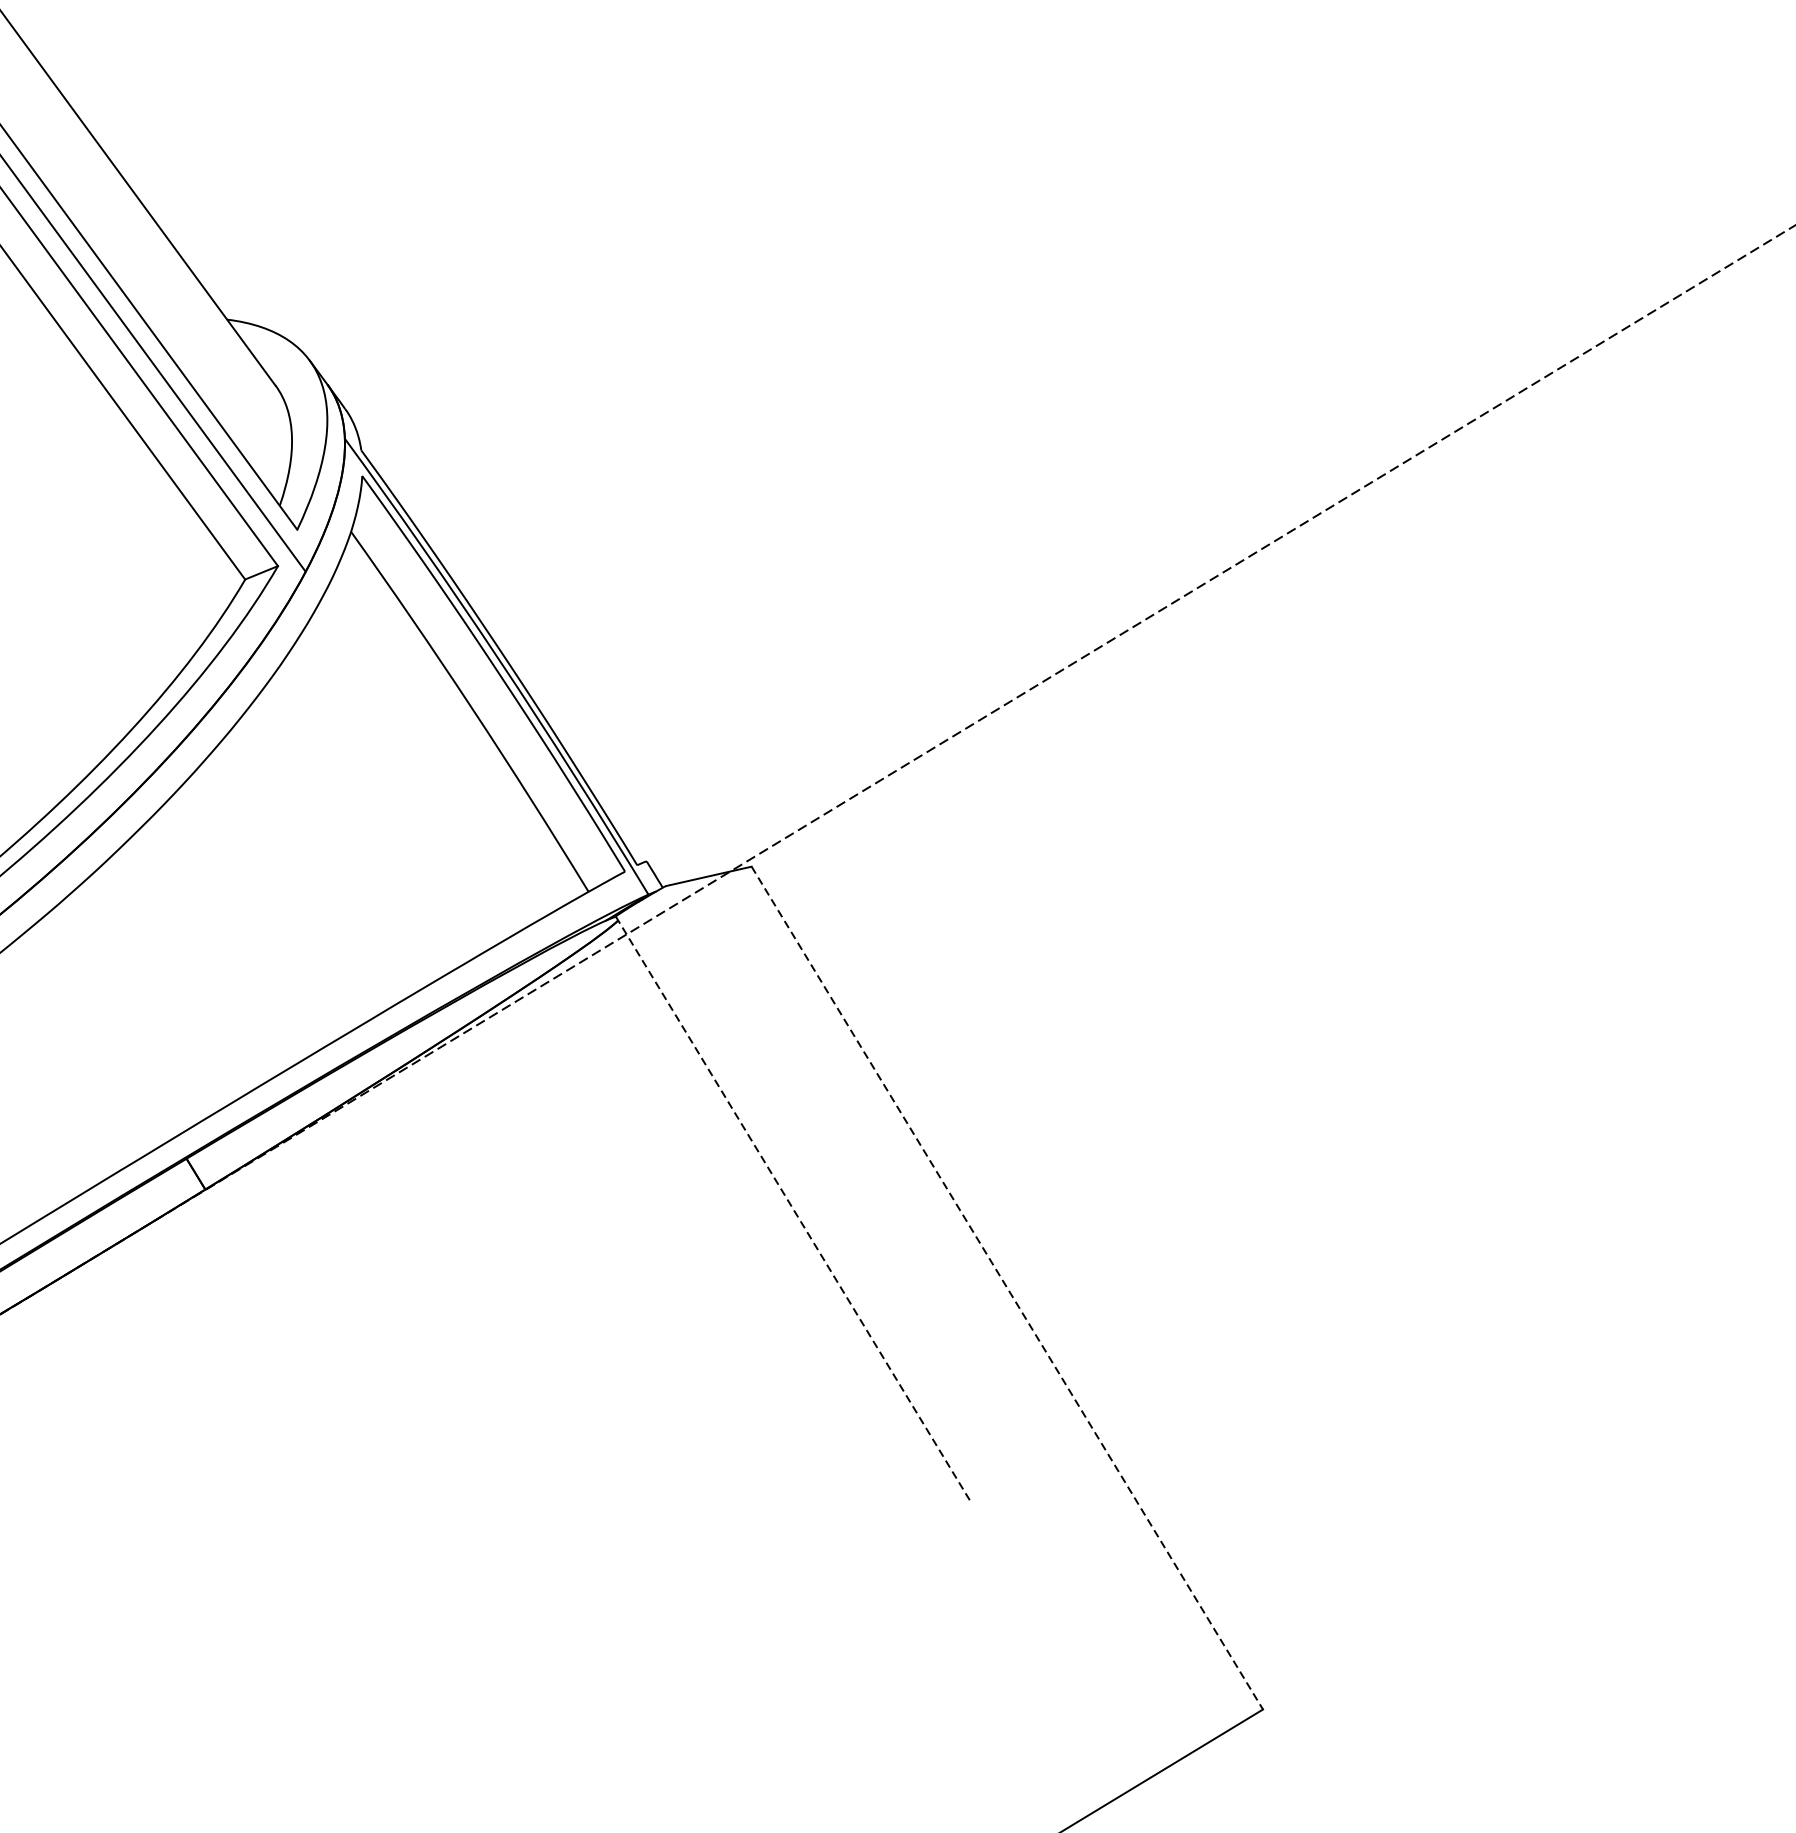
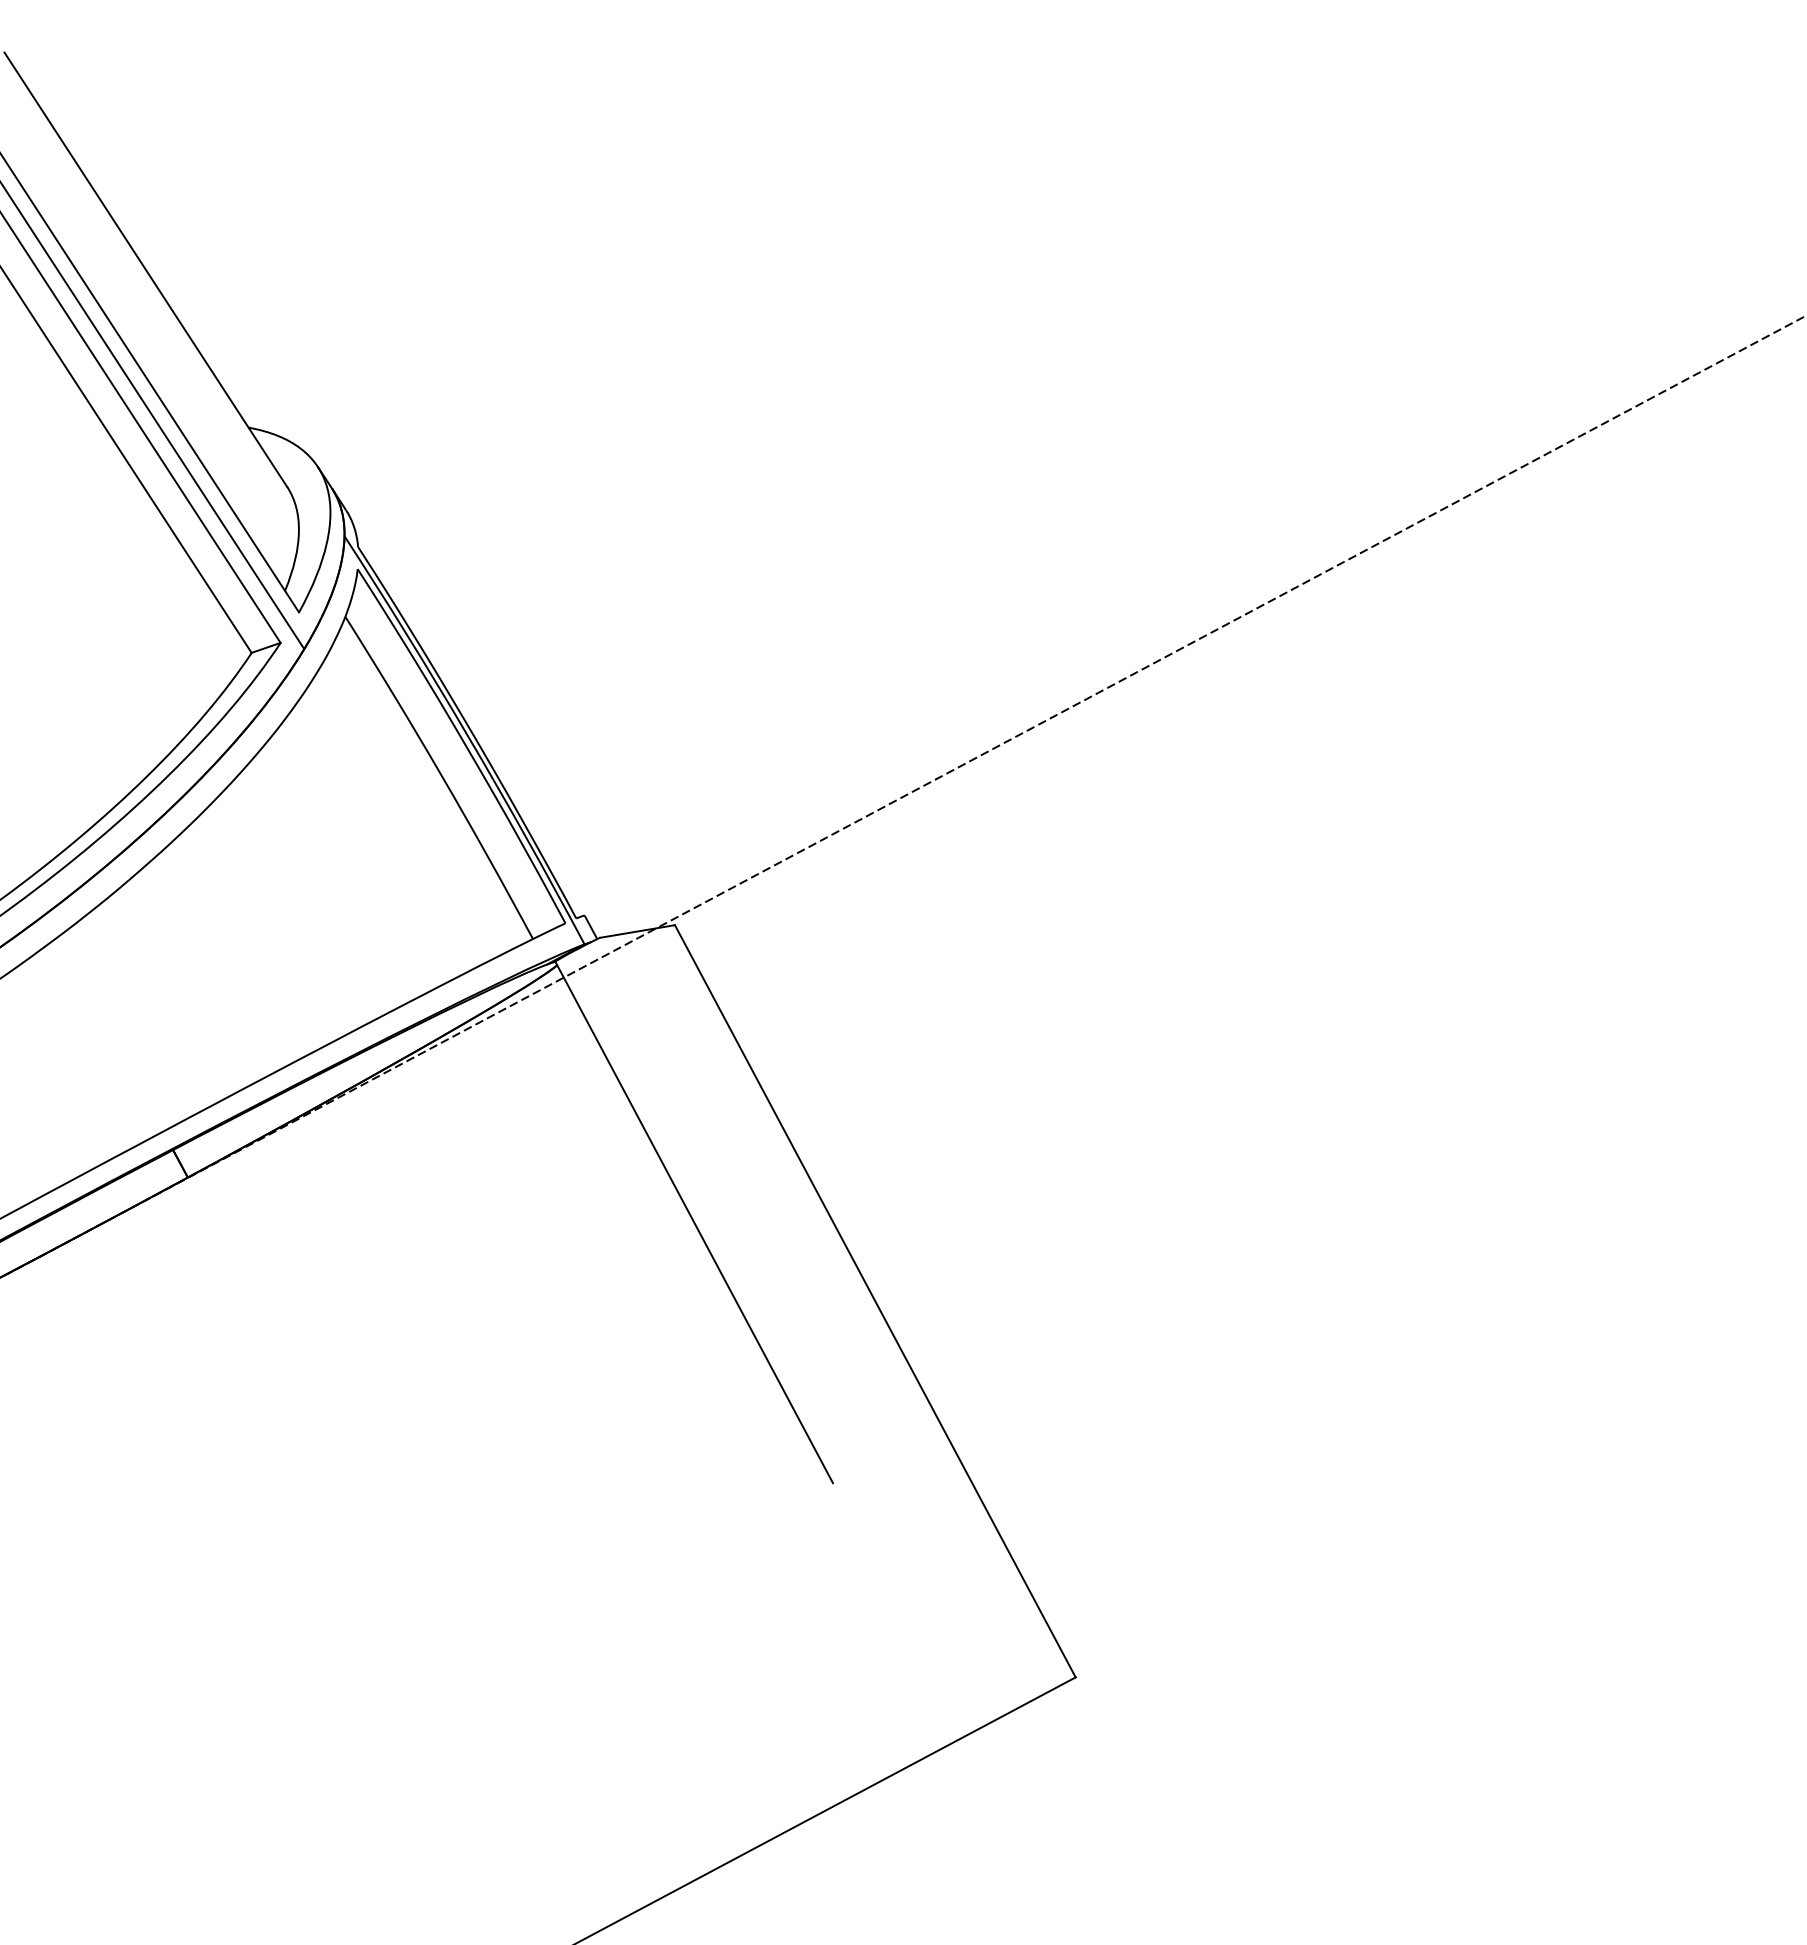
line: (793, 1208) -> (694, 1222), dashed -> solid
line: (1007, 1288) -> (875, 1301), dashed -> solid

